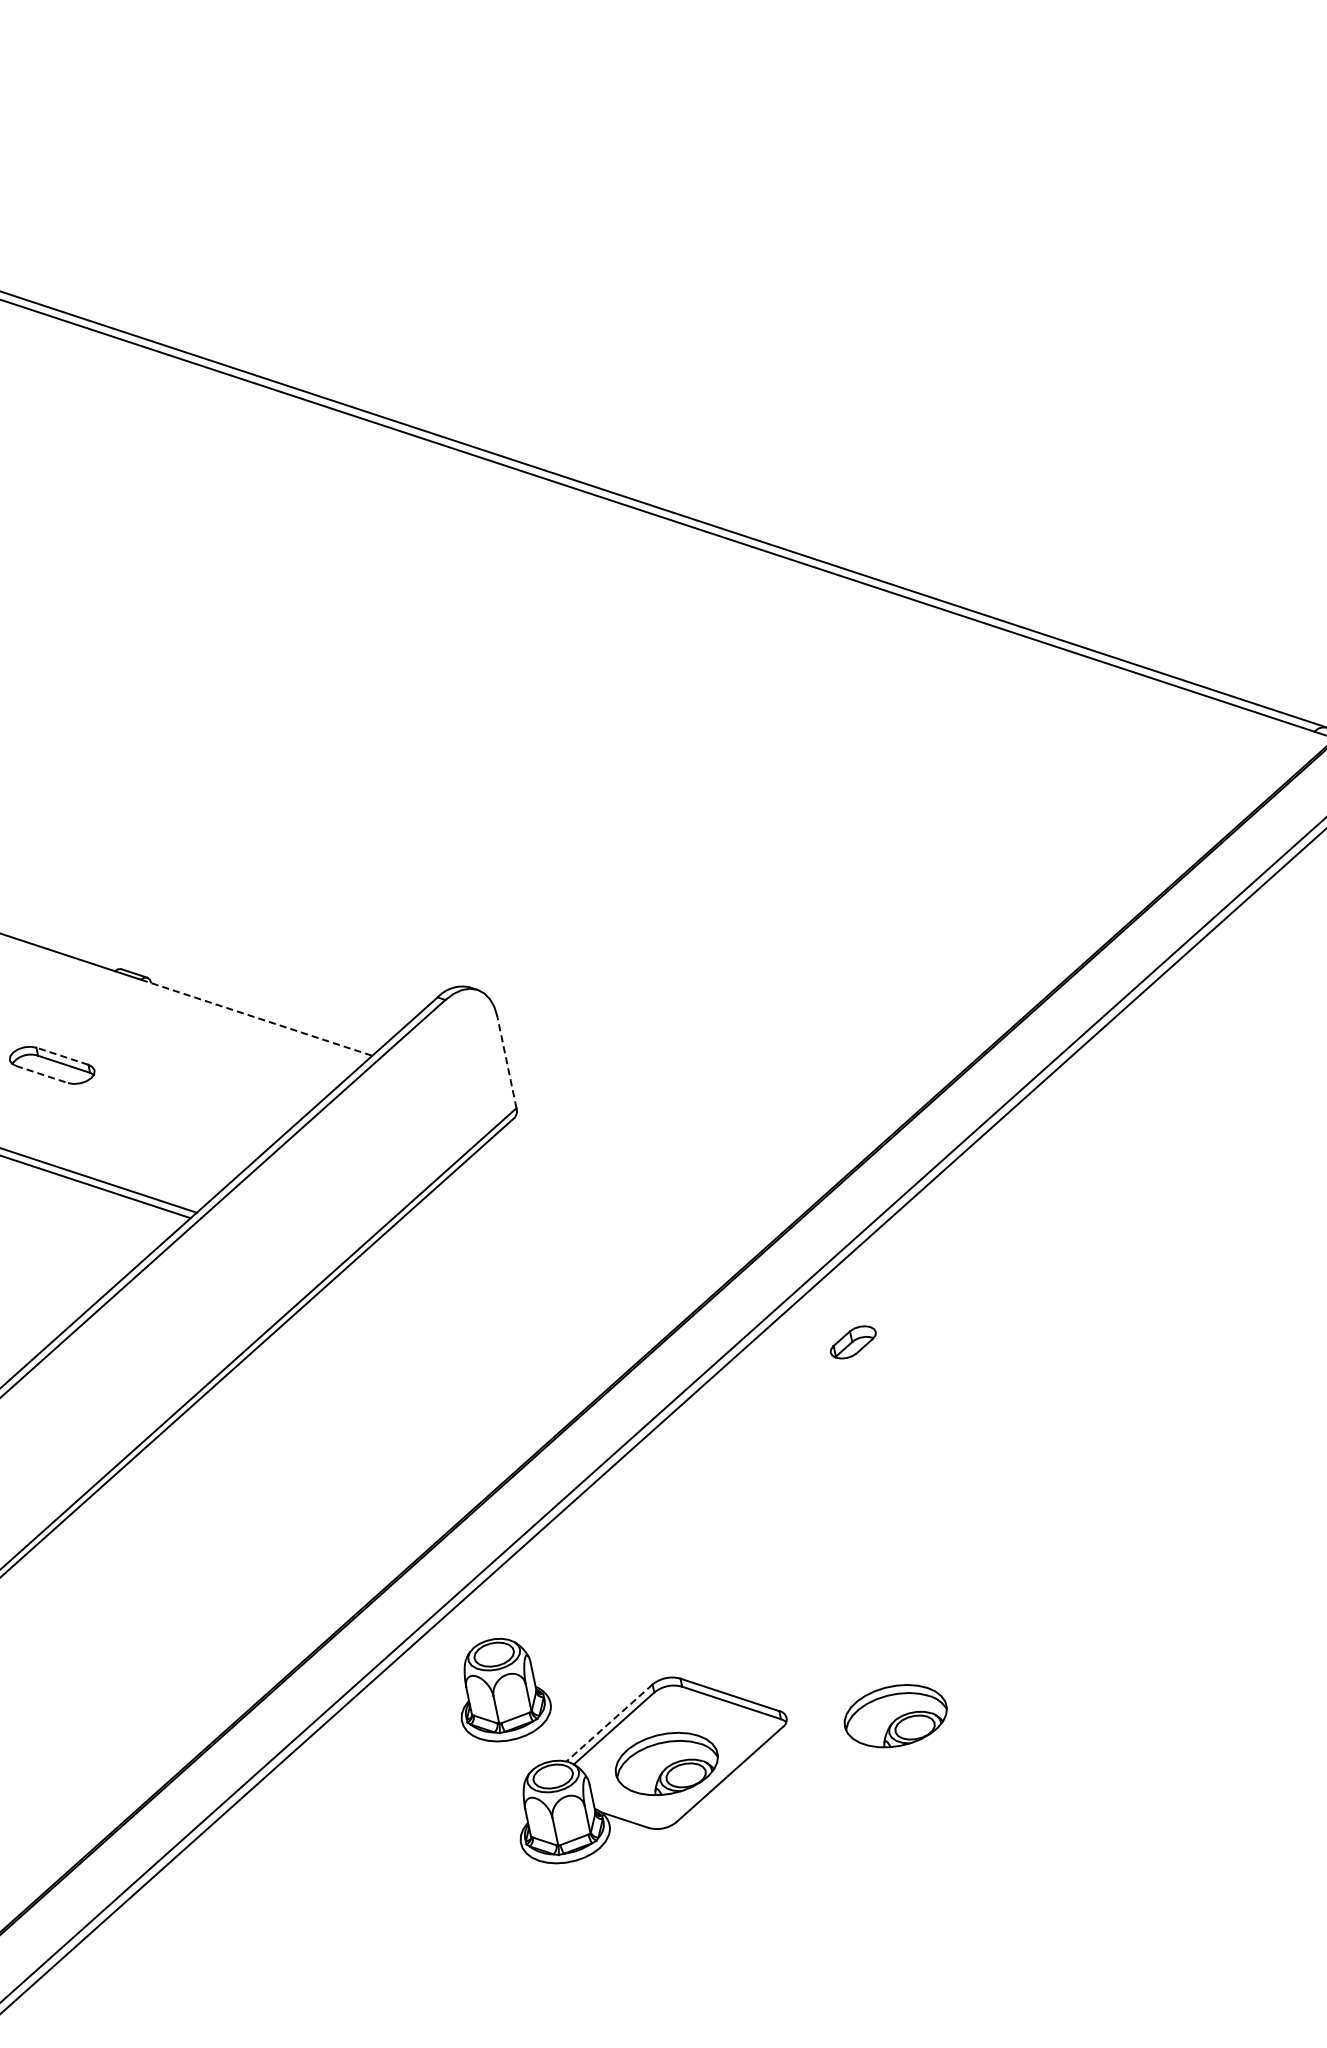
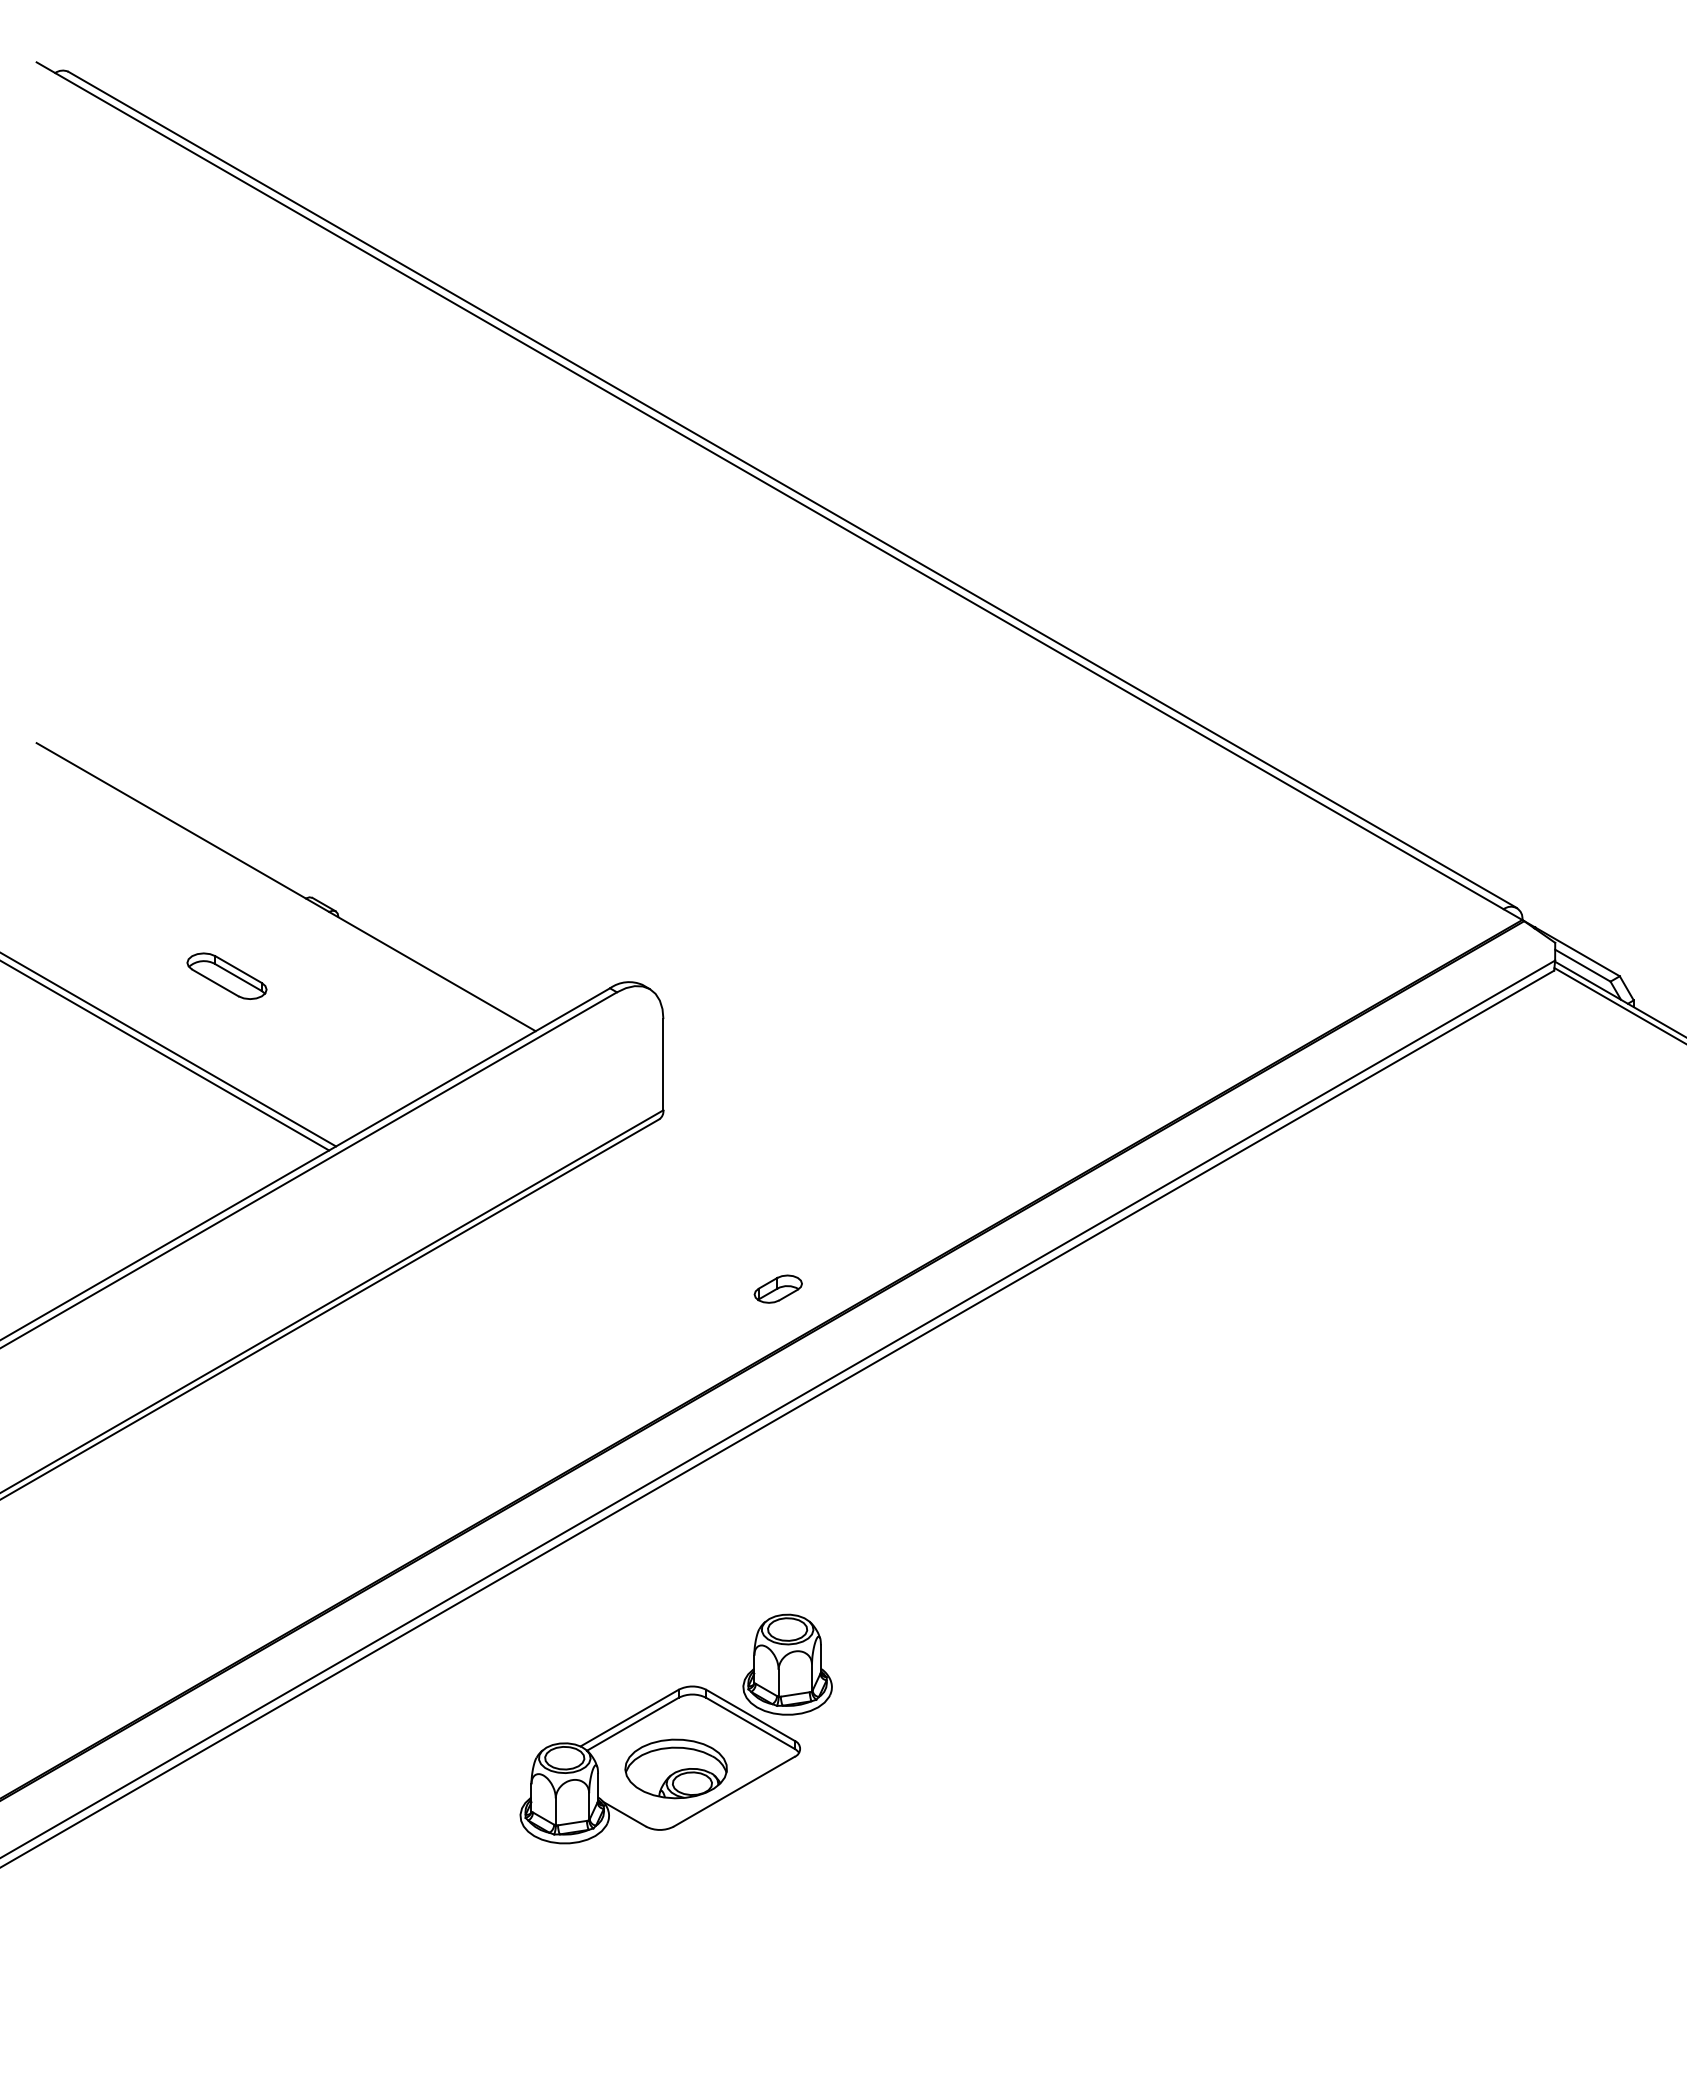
line: (256, 1017) -> (432, 971), dashed -> solid
line: (62, 1056) -> (238, 969), dashed -> solid
line: (507, 1062) -> (663, 1064), dashed -> solid
line: (42, 1074) -> (215, 982), dashed -> solid
part: (852, 1341) -> (777, 1288), moved
part: (501, 1689) -> (787, 1664), moved
part: (894, 1715) -> (904, 1768), removed
line: (609, 1723) -> (629, 1718), dashed -> solid

